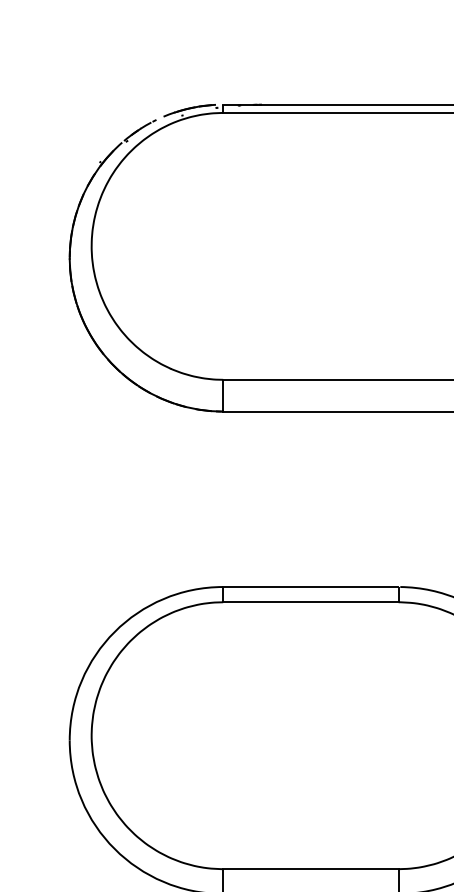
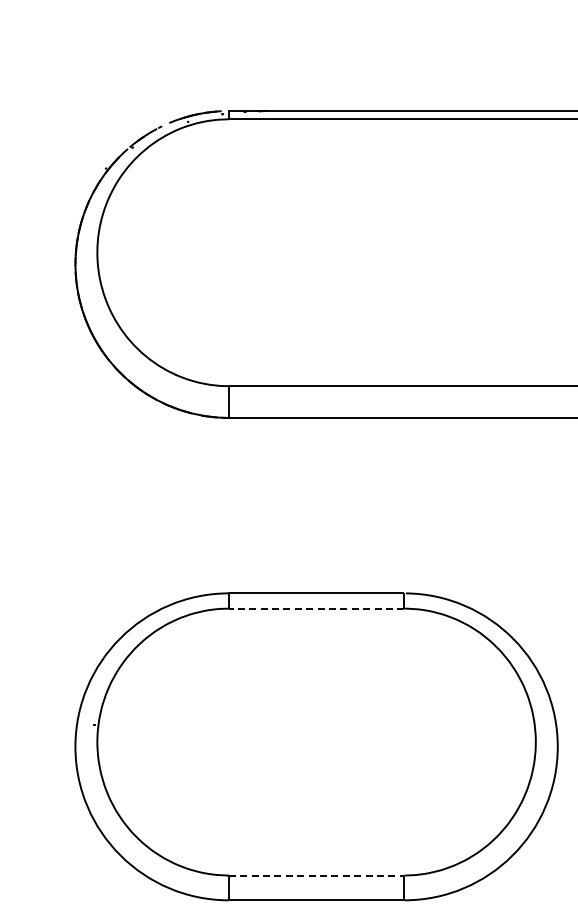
line: (310, 602) -> (316, 608), solid -> dashed
line: (310, 869) -> (316, 875), solid -> dashed

